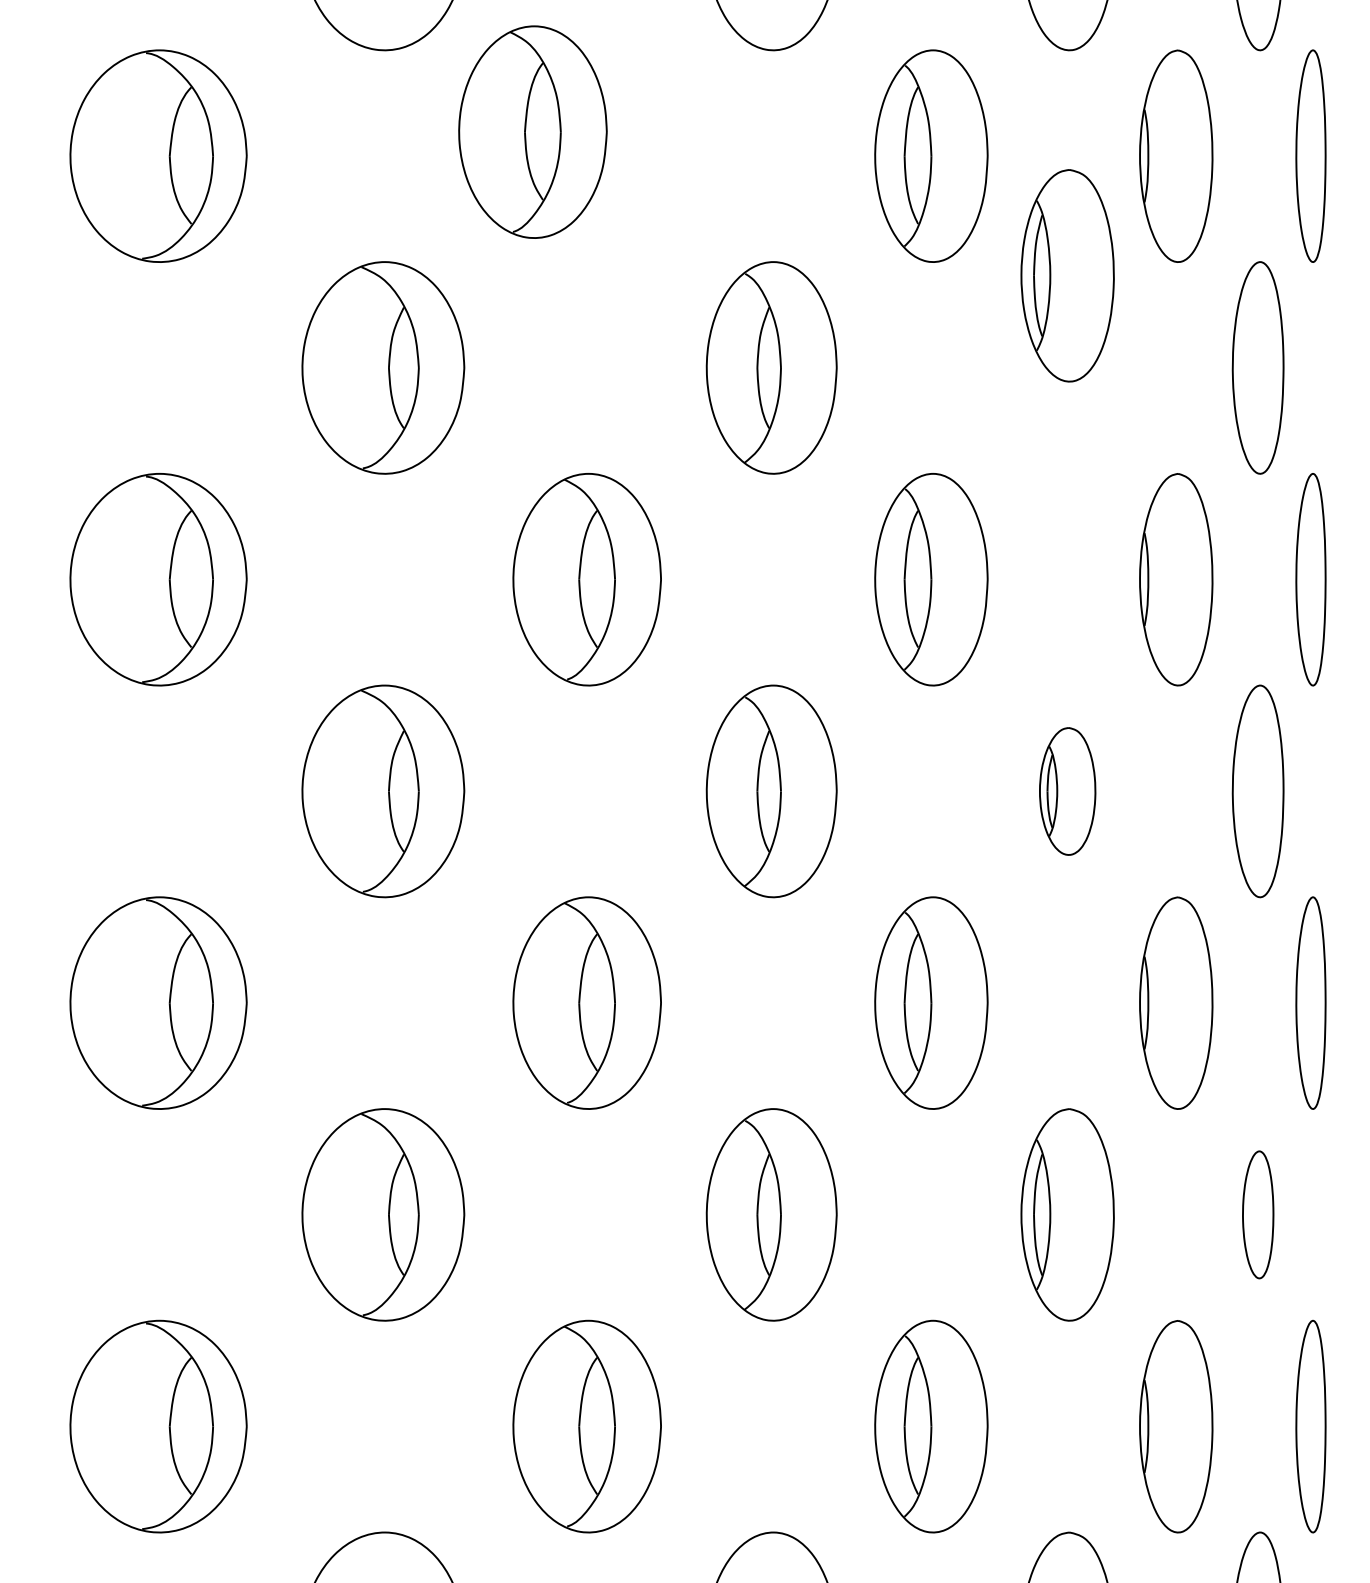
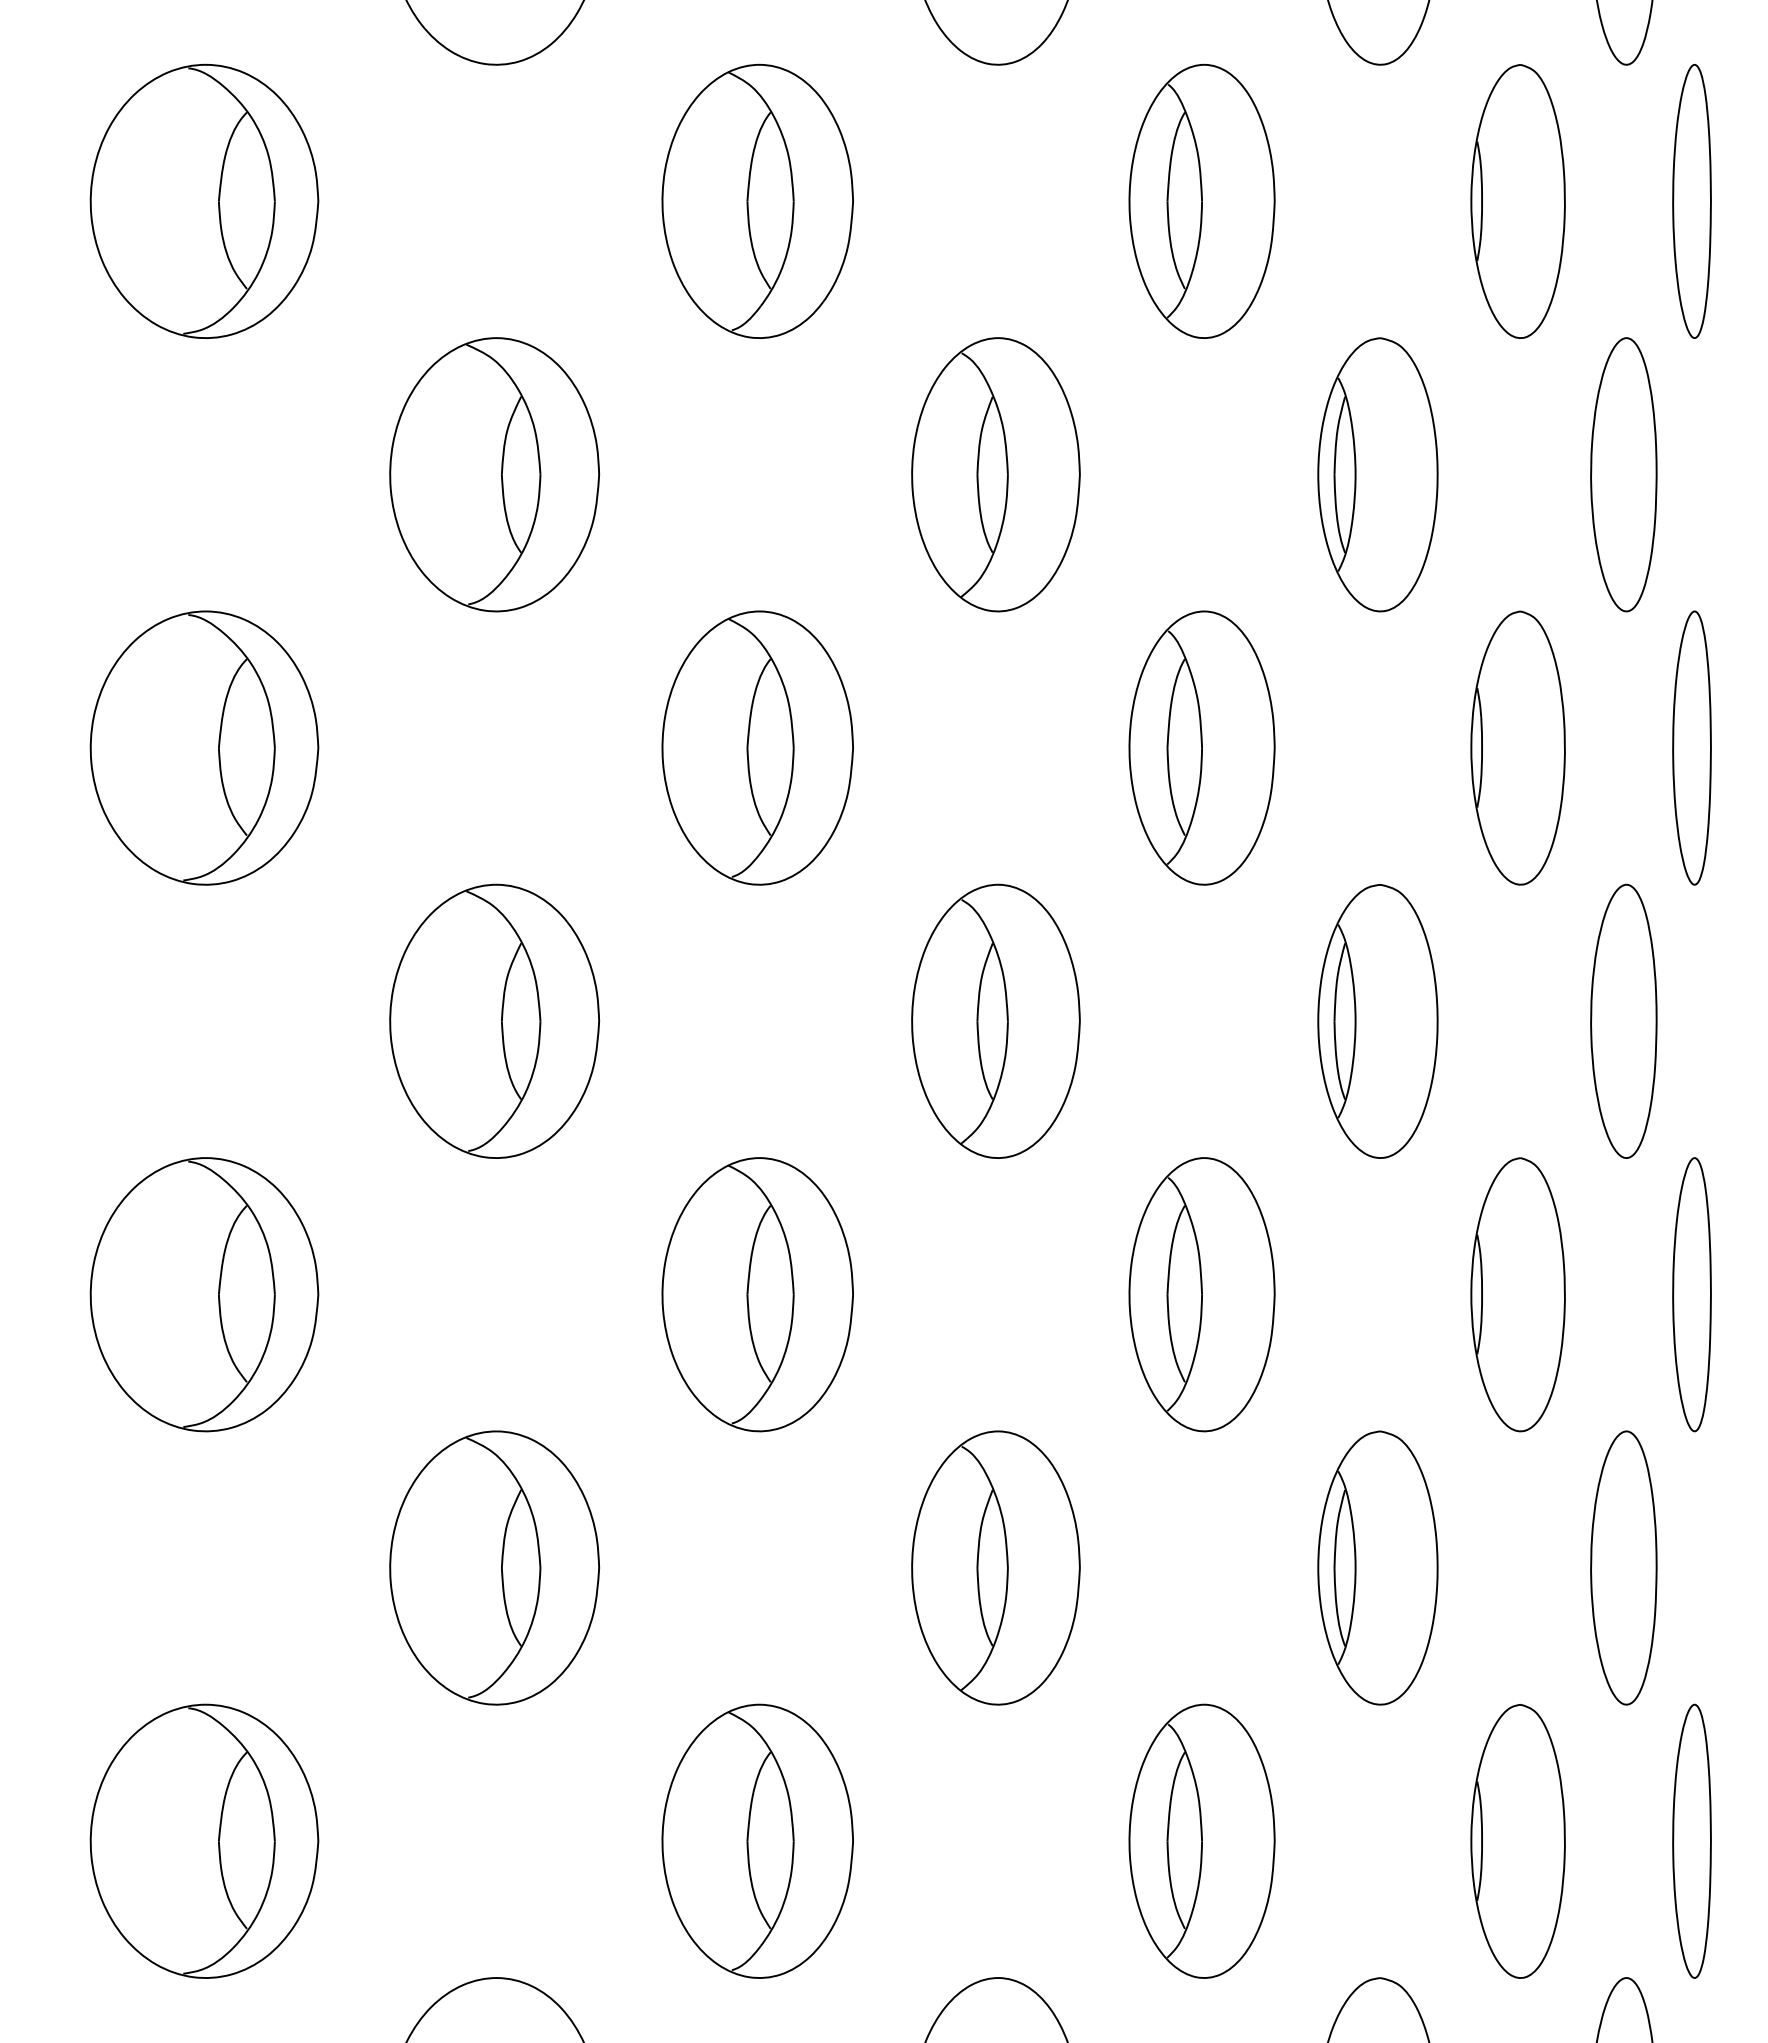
part: (532, 131) -> (757, 200), moved
part: (1067, 275) -> (1377, 474), moved
part: (1067, 791) -> (1377, 1021), size x1.67
part: (1257, 1214) -> (1623, 1567), size x1.67

